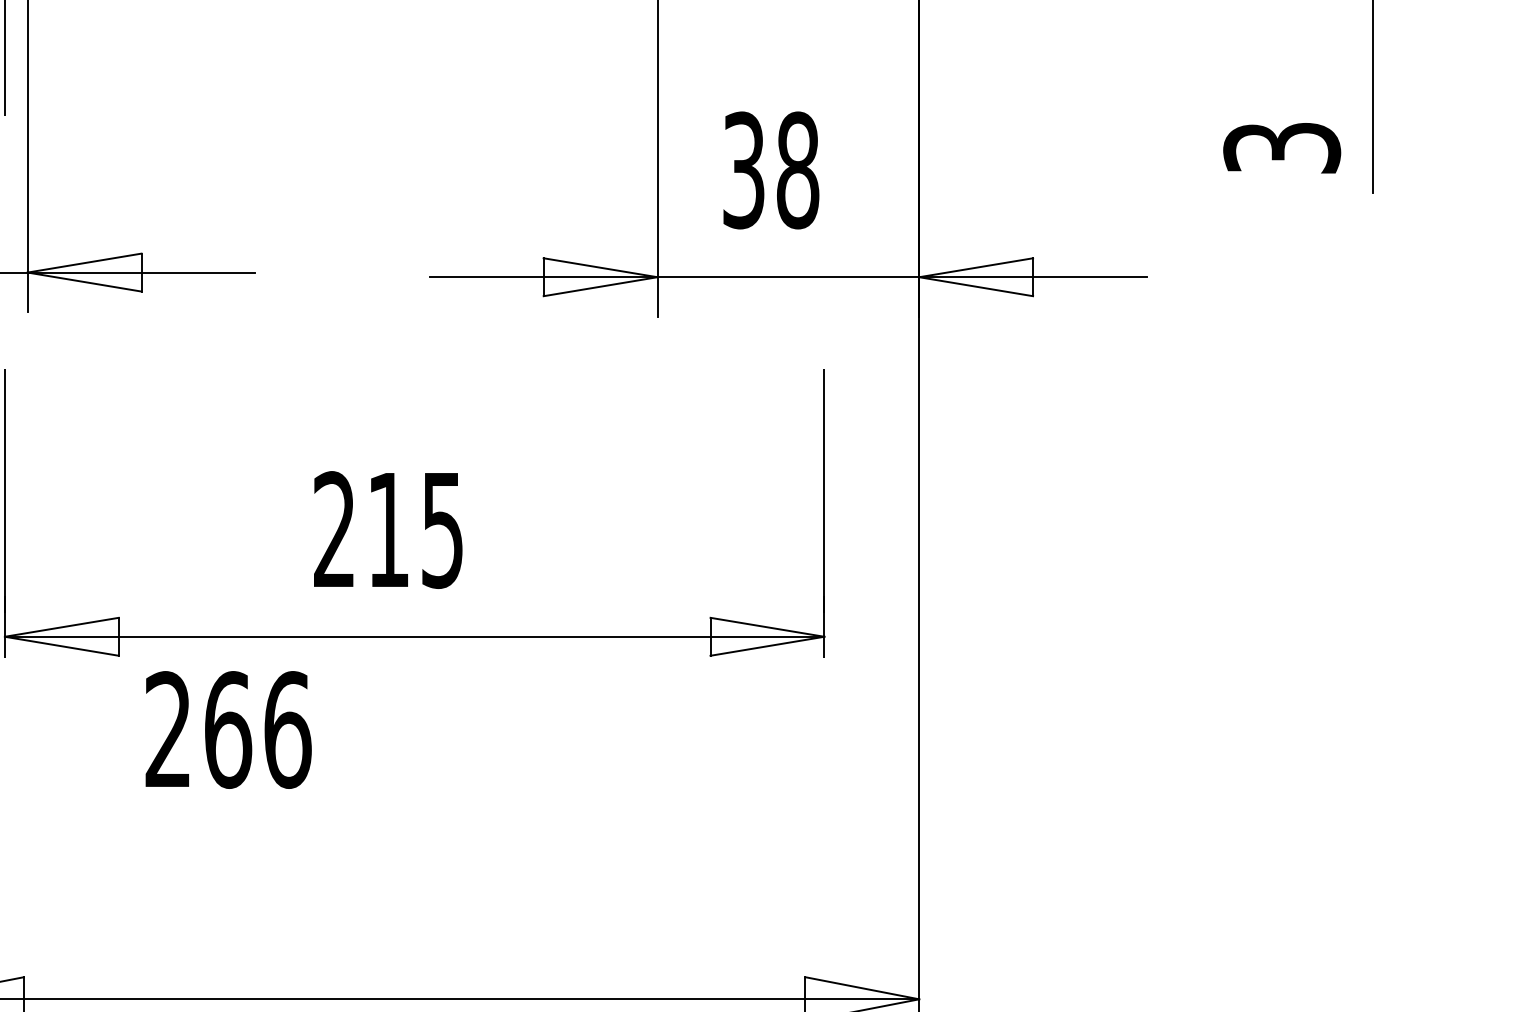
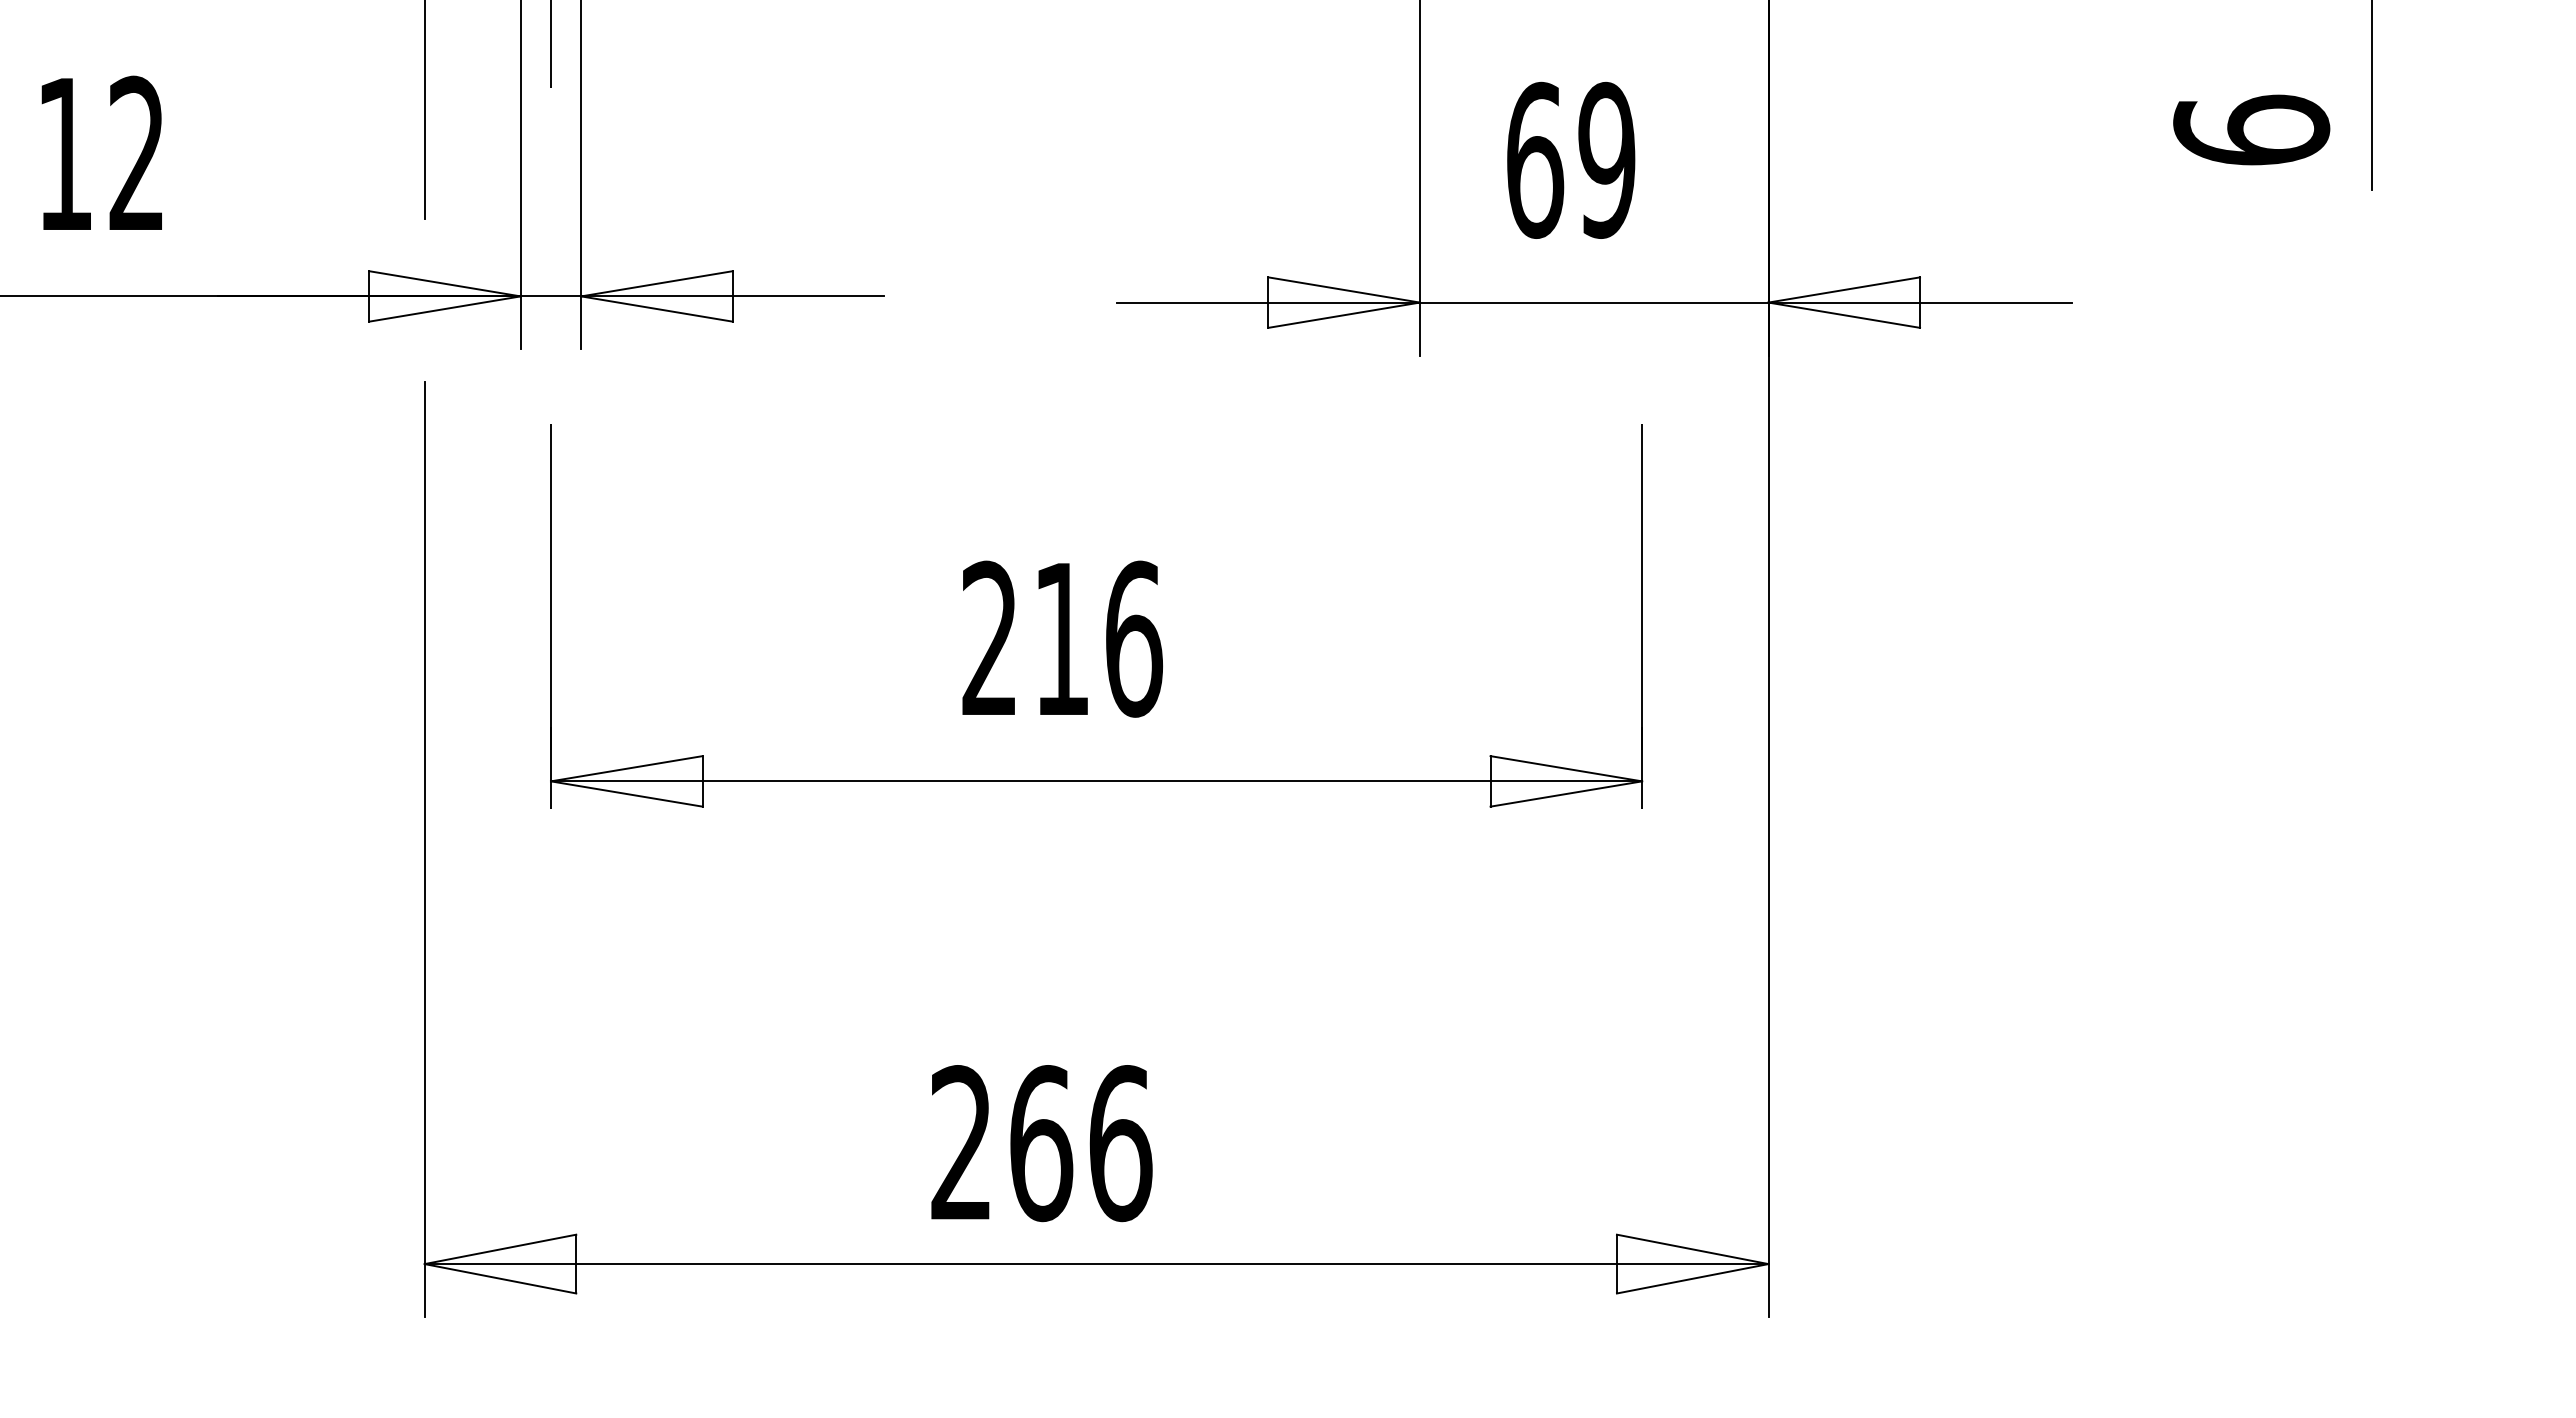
text: (1282, 147) -> (2251, 129), 3 -> 6
text: (771, 169) -> (1571, 159), 38 -> 69
text: (443, 529) -> (1134, 638), 215 -> 216
text: (228, 730) -> (1041, 1143), moved

